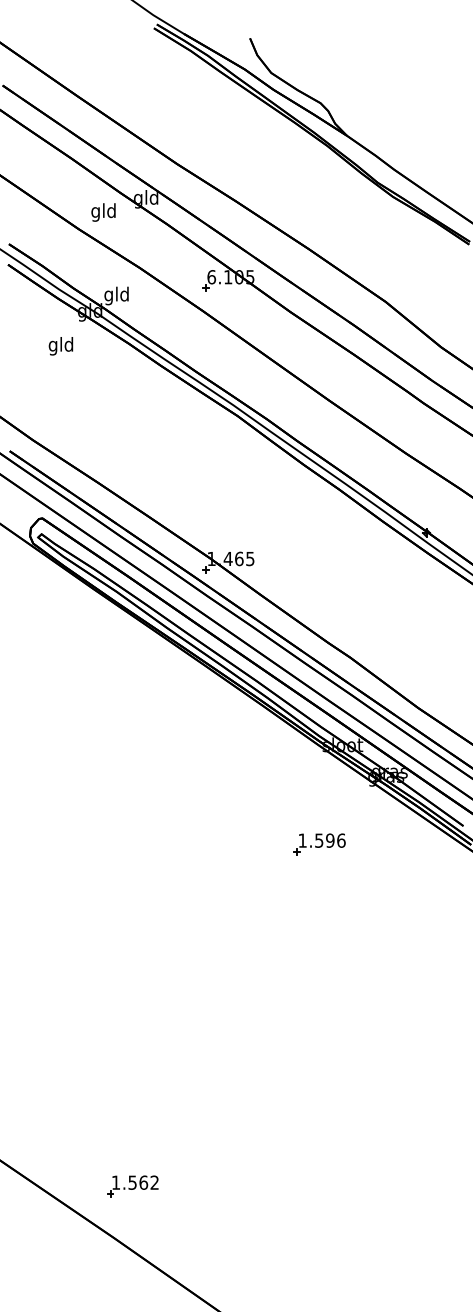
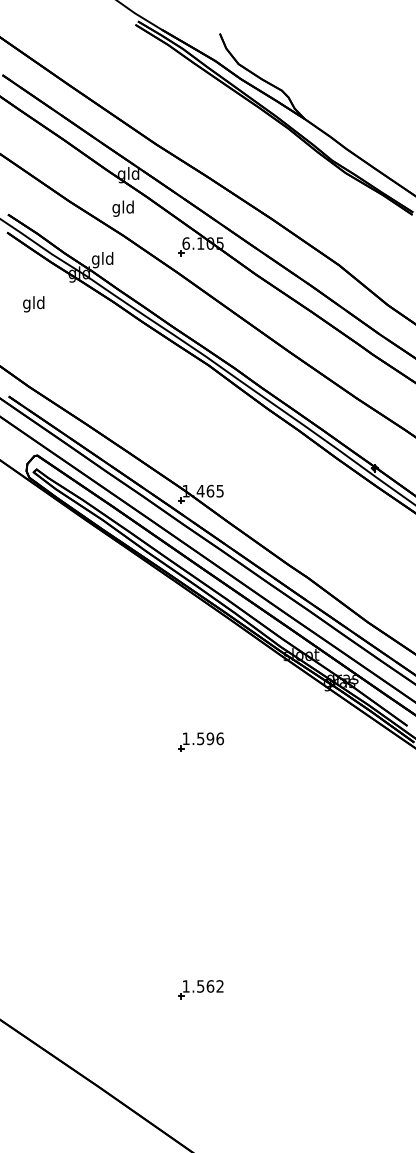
text: (102, 212) -> (122, 208), moved
text: (60, 346) -> (33, 304), moved
part: (318, 843) -> (200, 741), moved
part: (132, 1186) -> (200, 989), moved

